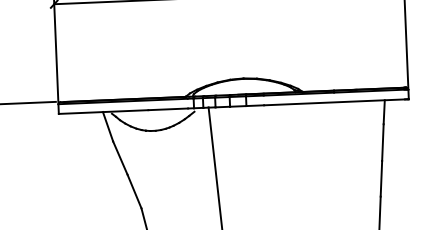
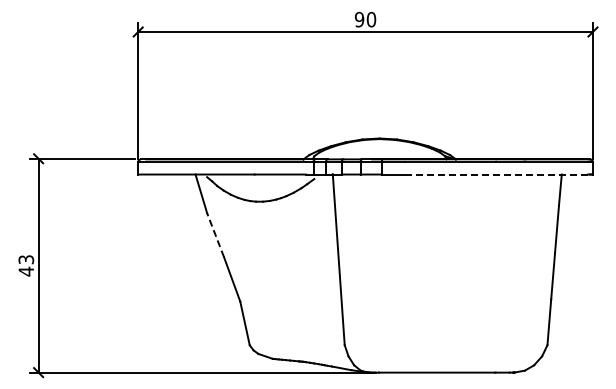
line: (333, 102) -> (495, 174), solid -> dashed
line: (120, 158) -> (215, 235), solid -> dashed

